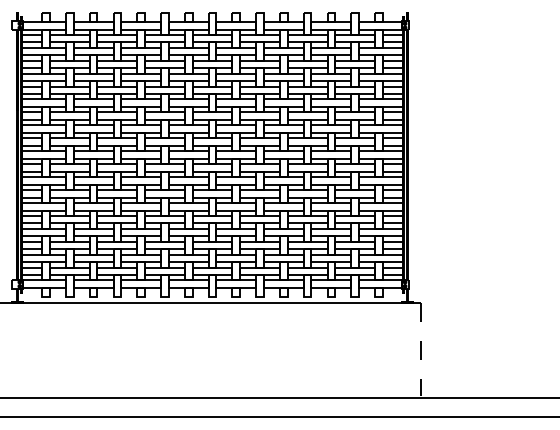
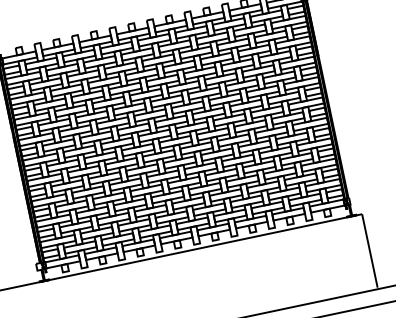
line: (420, 349) -> (369, 250), dashed -> solid

